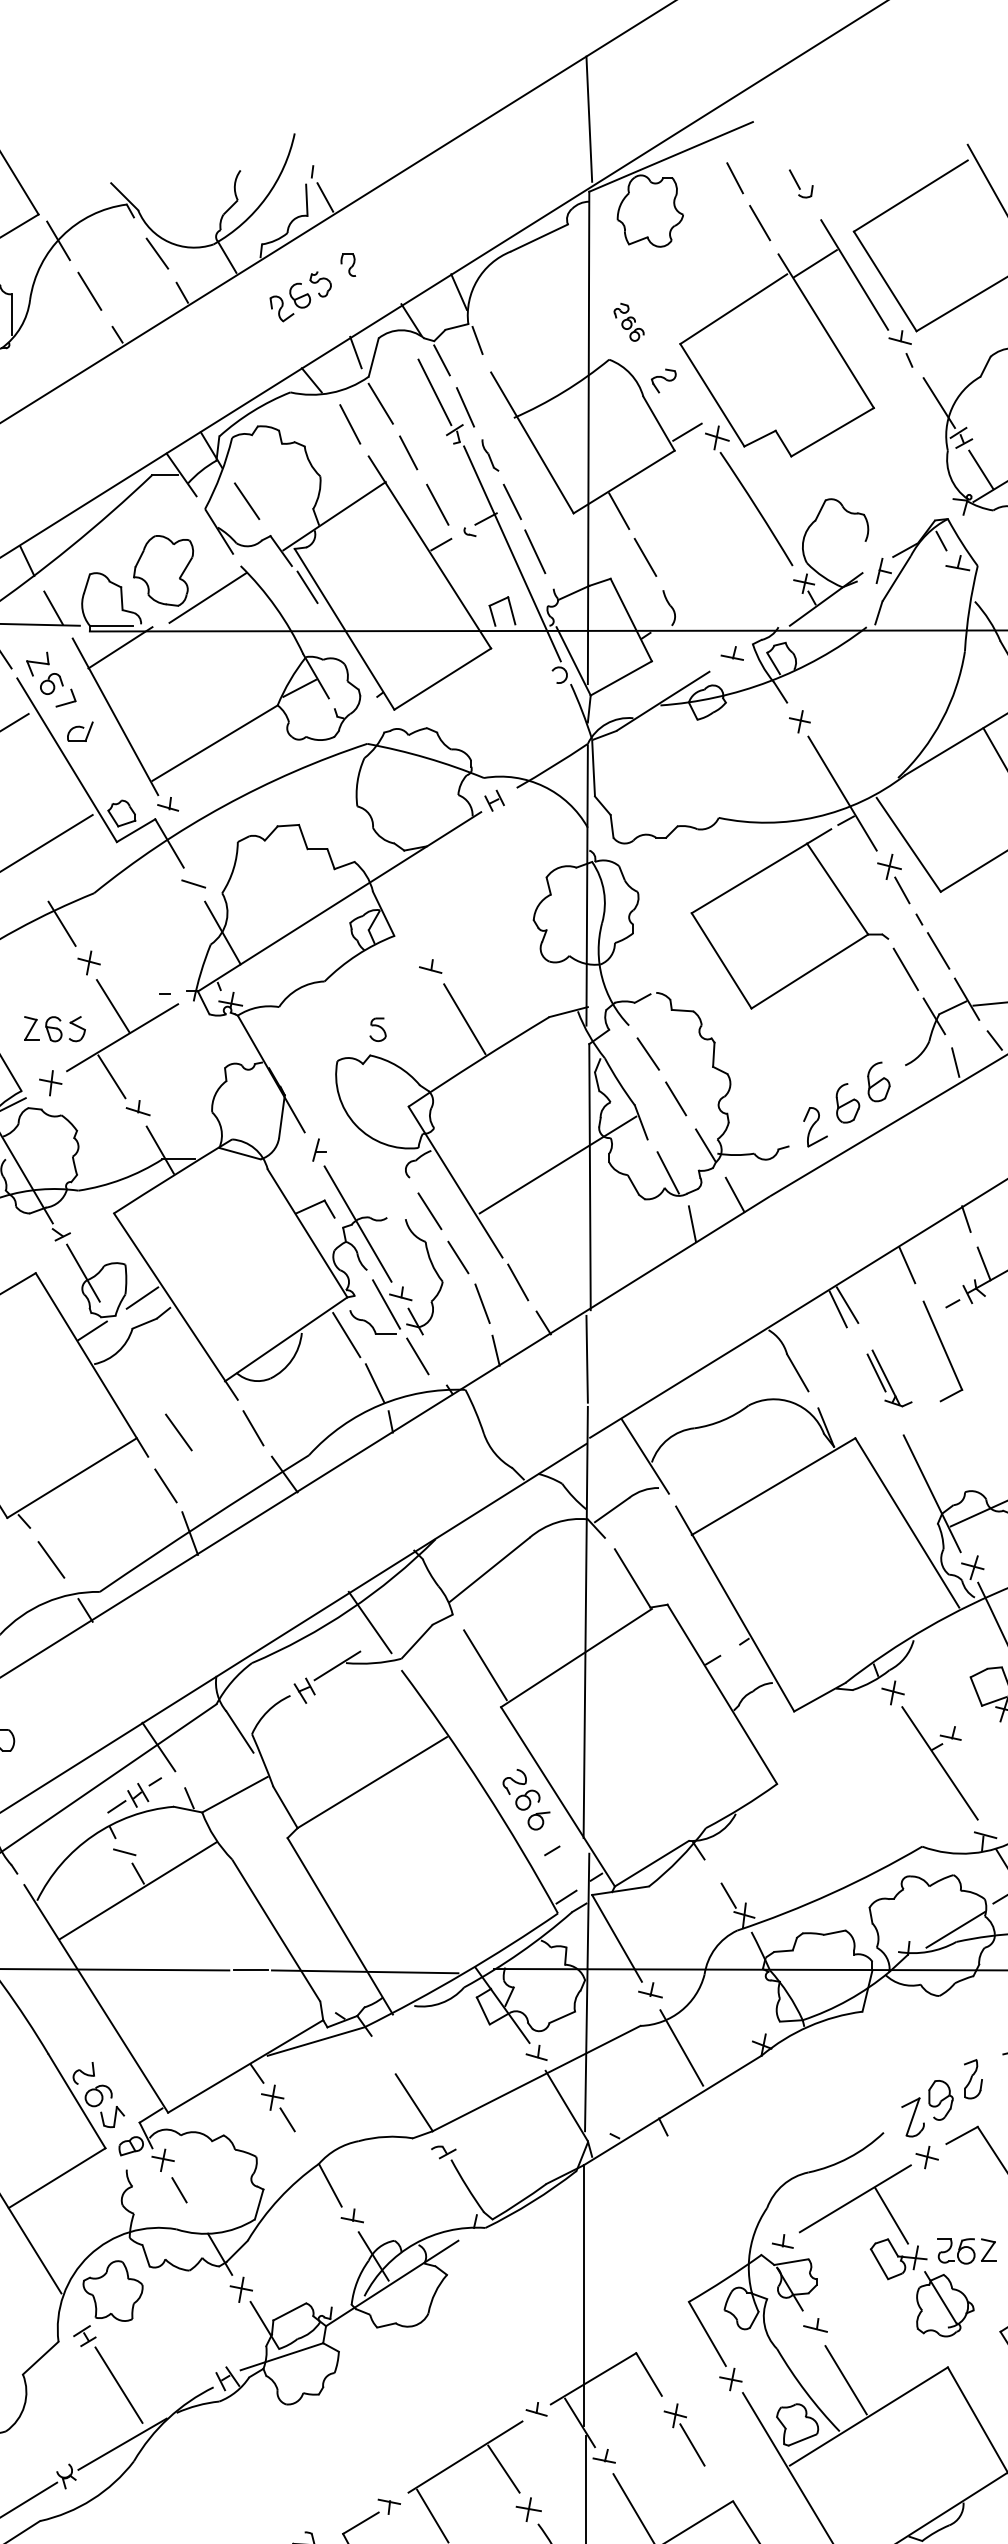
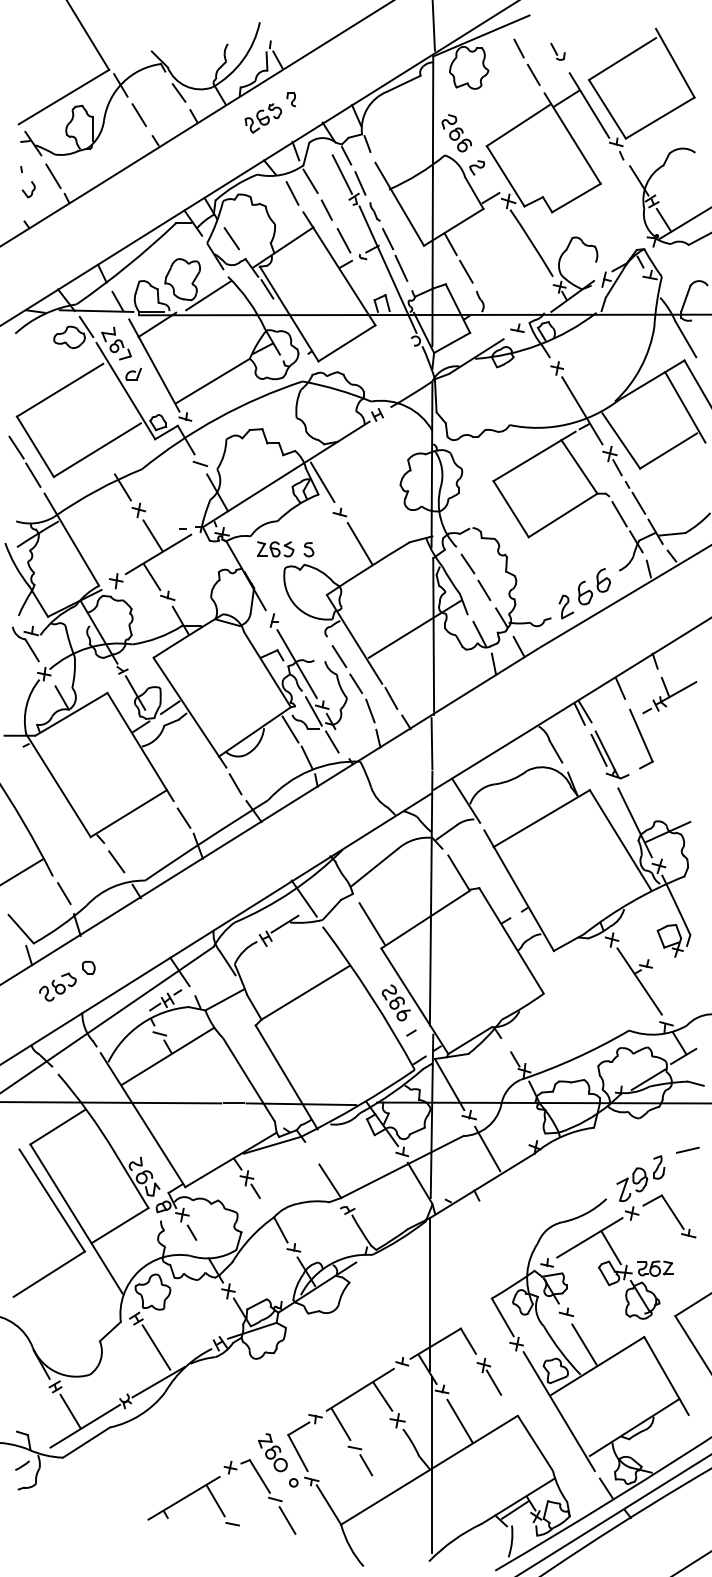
part: (628, 322) -> (456, 133), size x1.67
line: (401, 915) -> (322, 482), added
part: (54, 1029) -> (275, 549), moved
part: (888, 1377) -> (609, 754), size x1.43
line: (178, 1432) -> (191, 786), removed

